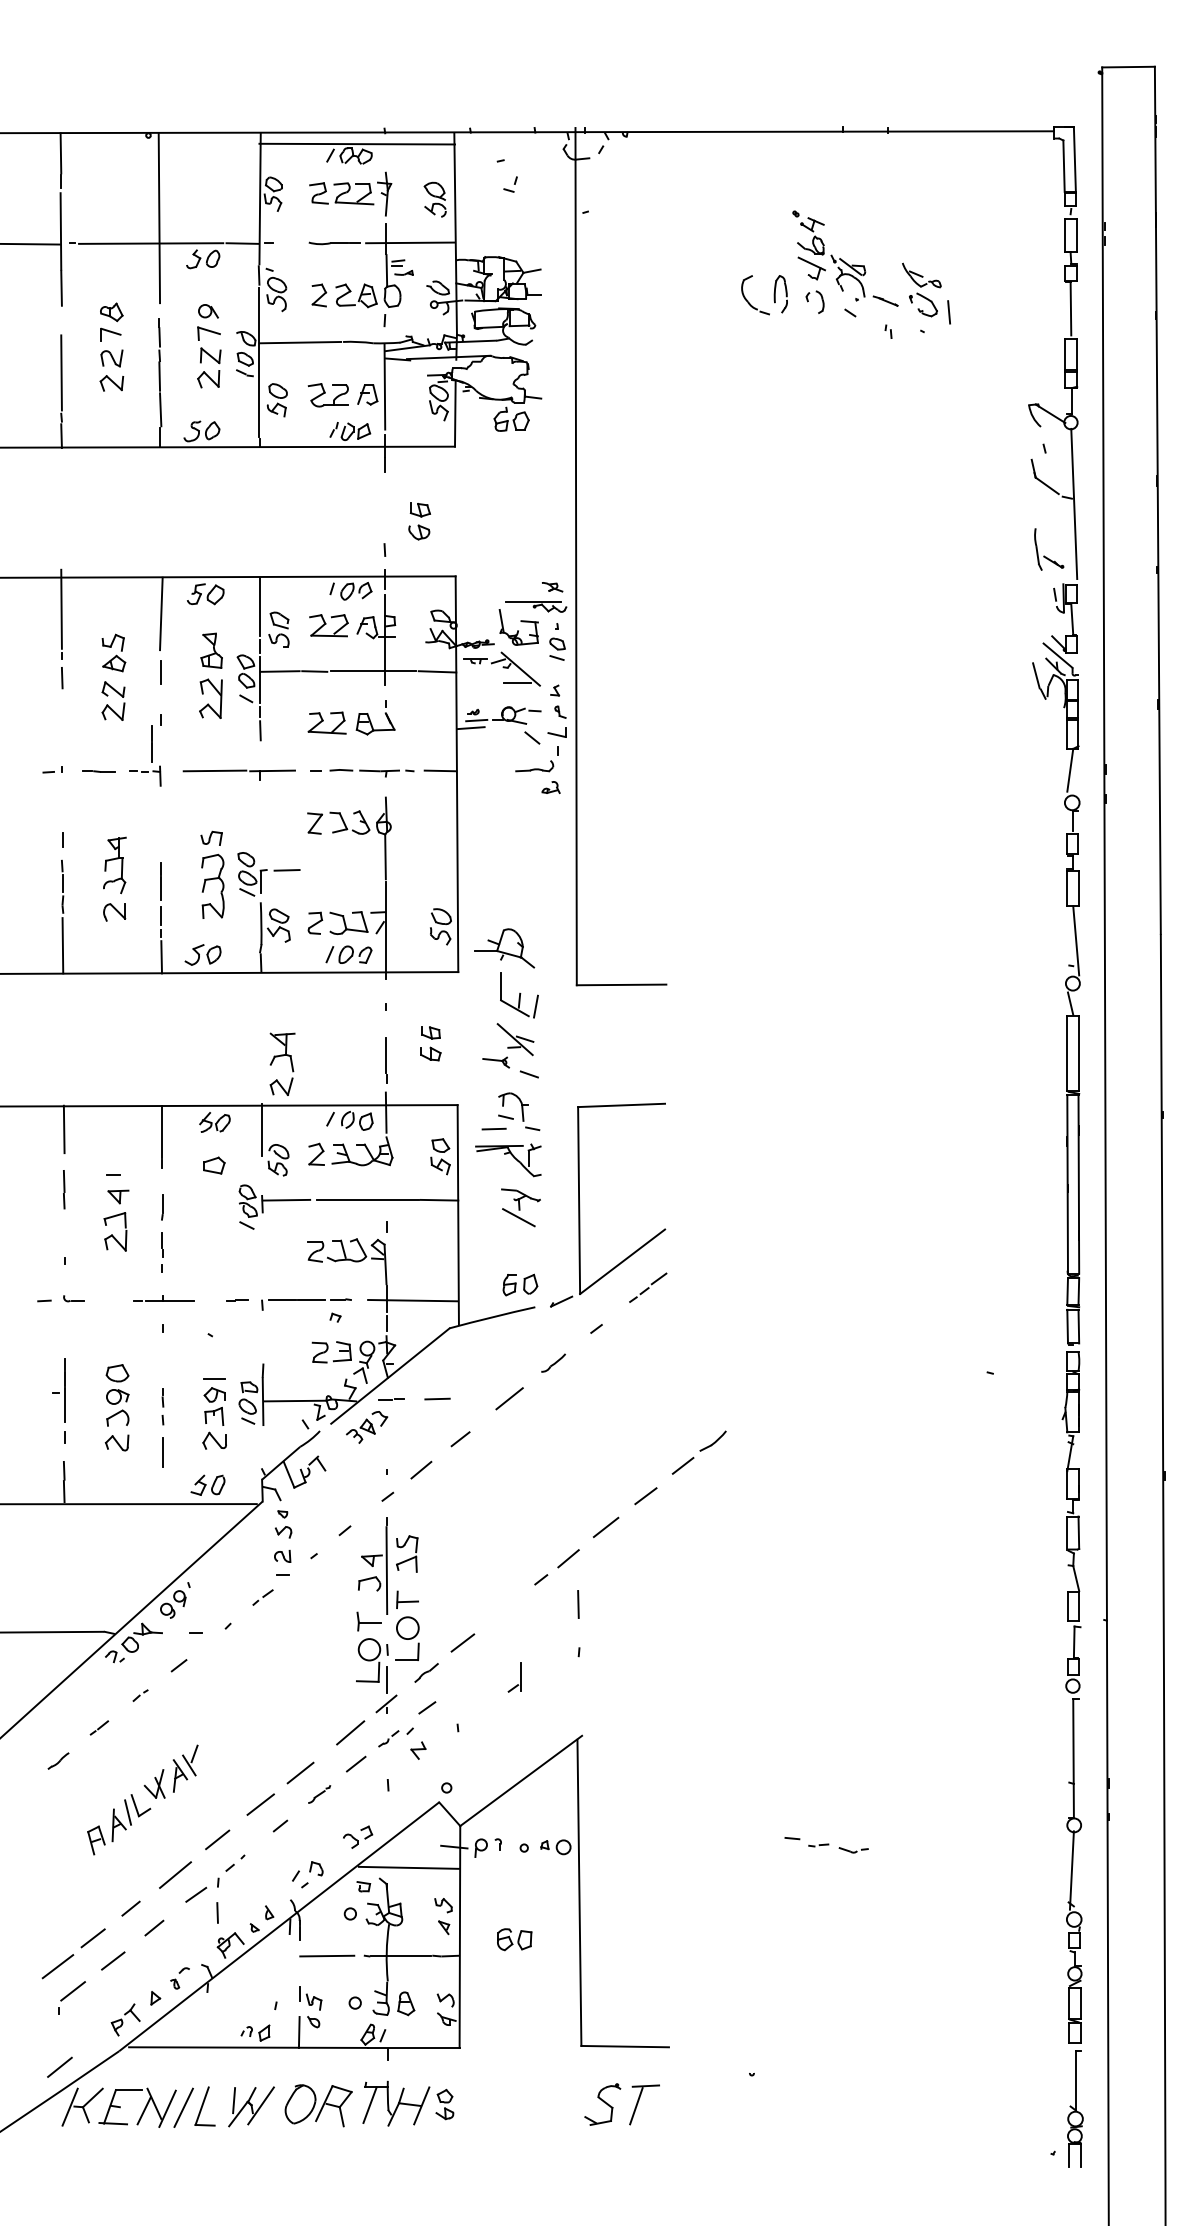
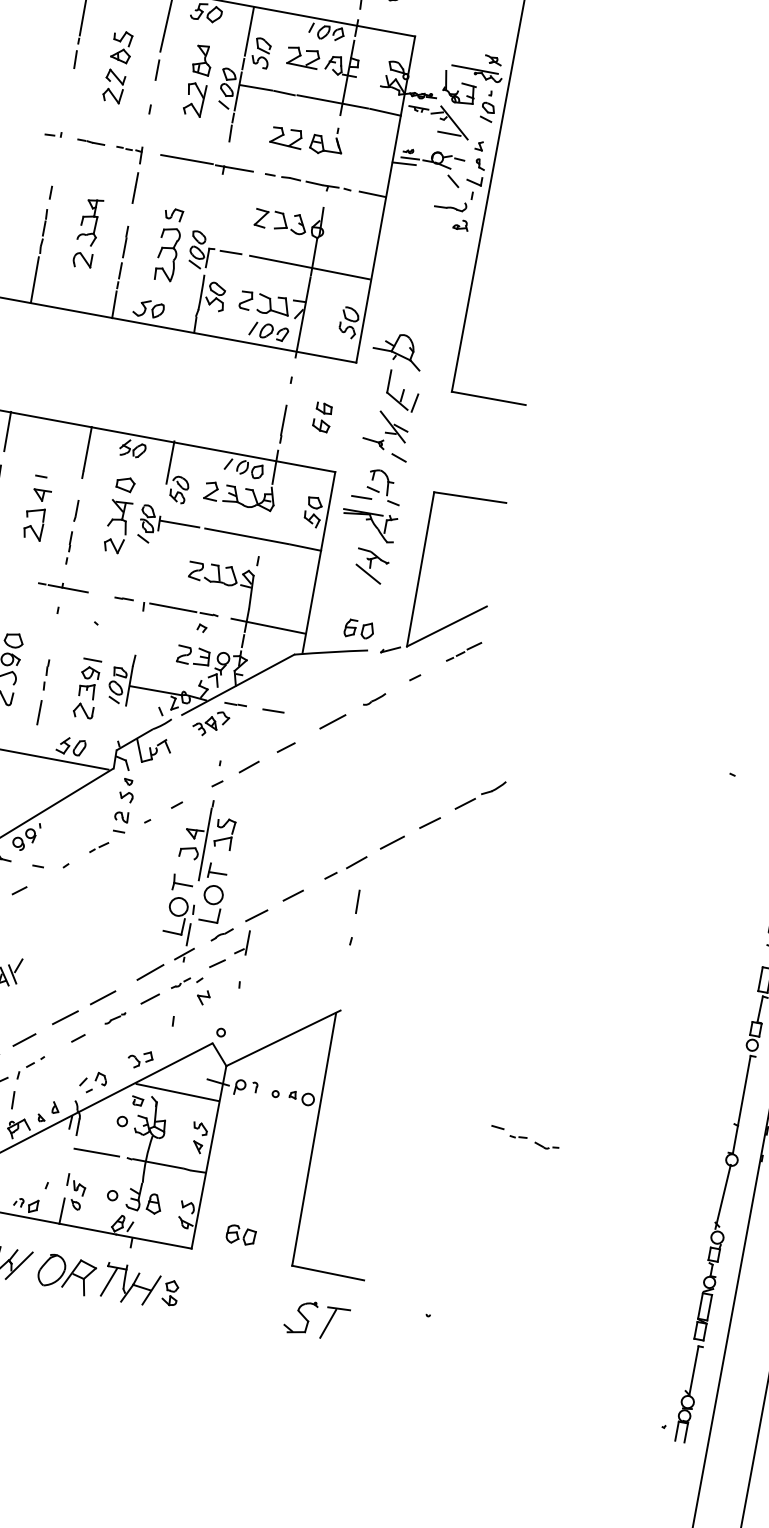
line: (151, 743) -> (135, 187), moved
line: (382, 870) -> (309, 267), added
part: (282, 1056) -> (119, 520), moved
line: (501, 1611) -> (293, 895), added
part: (514, 1677) -> (242, 942), moved
part: (514, 1939) -> (240, 1235), moved

